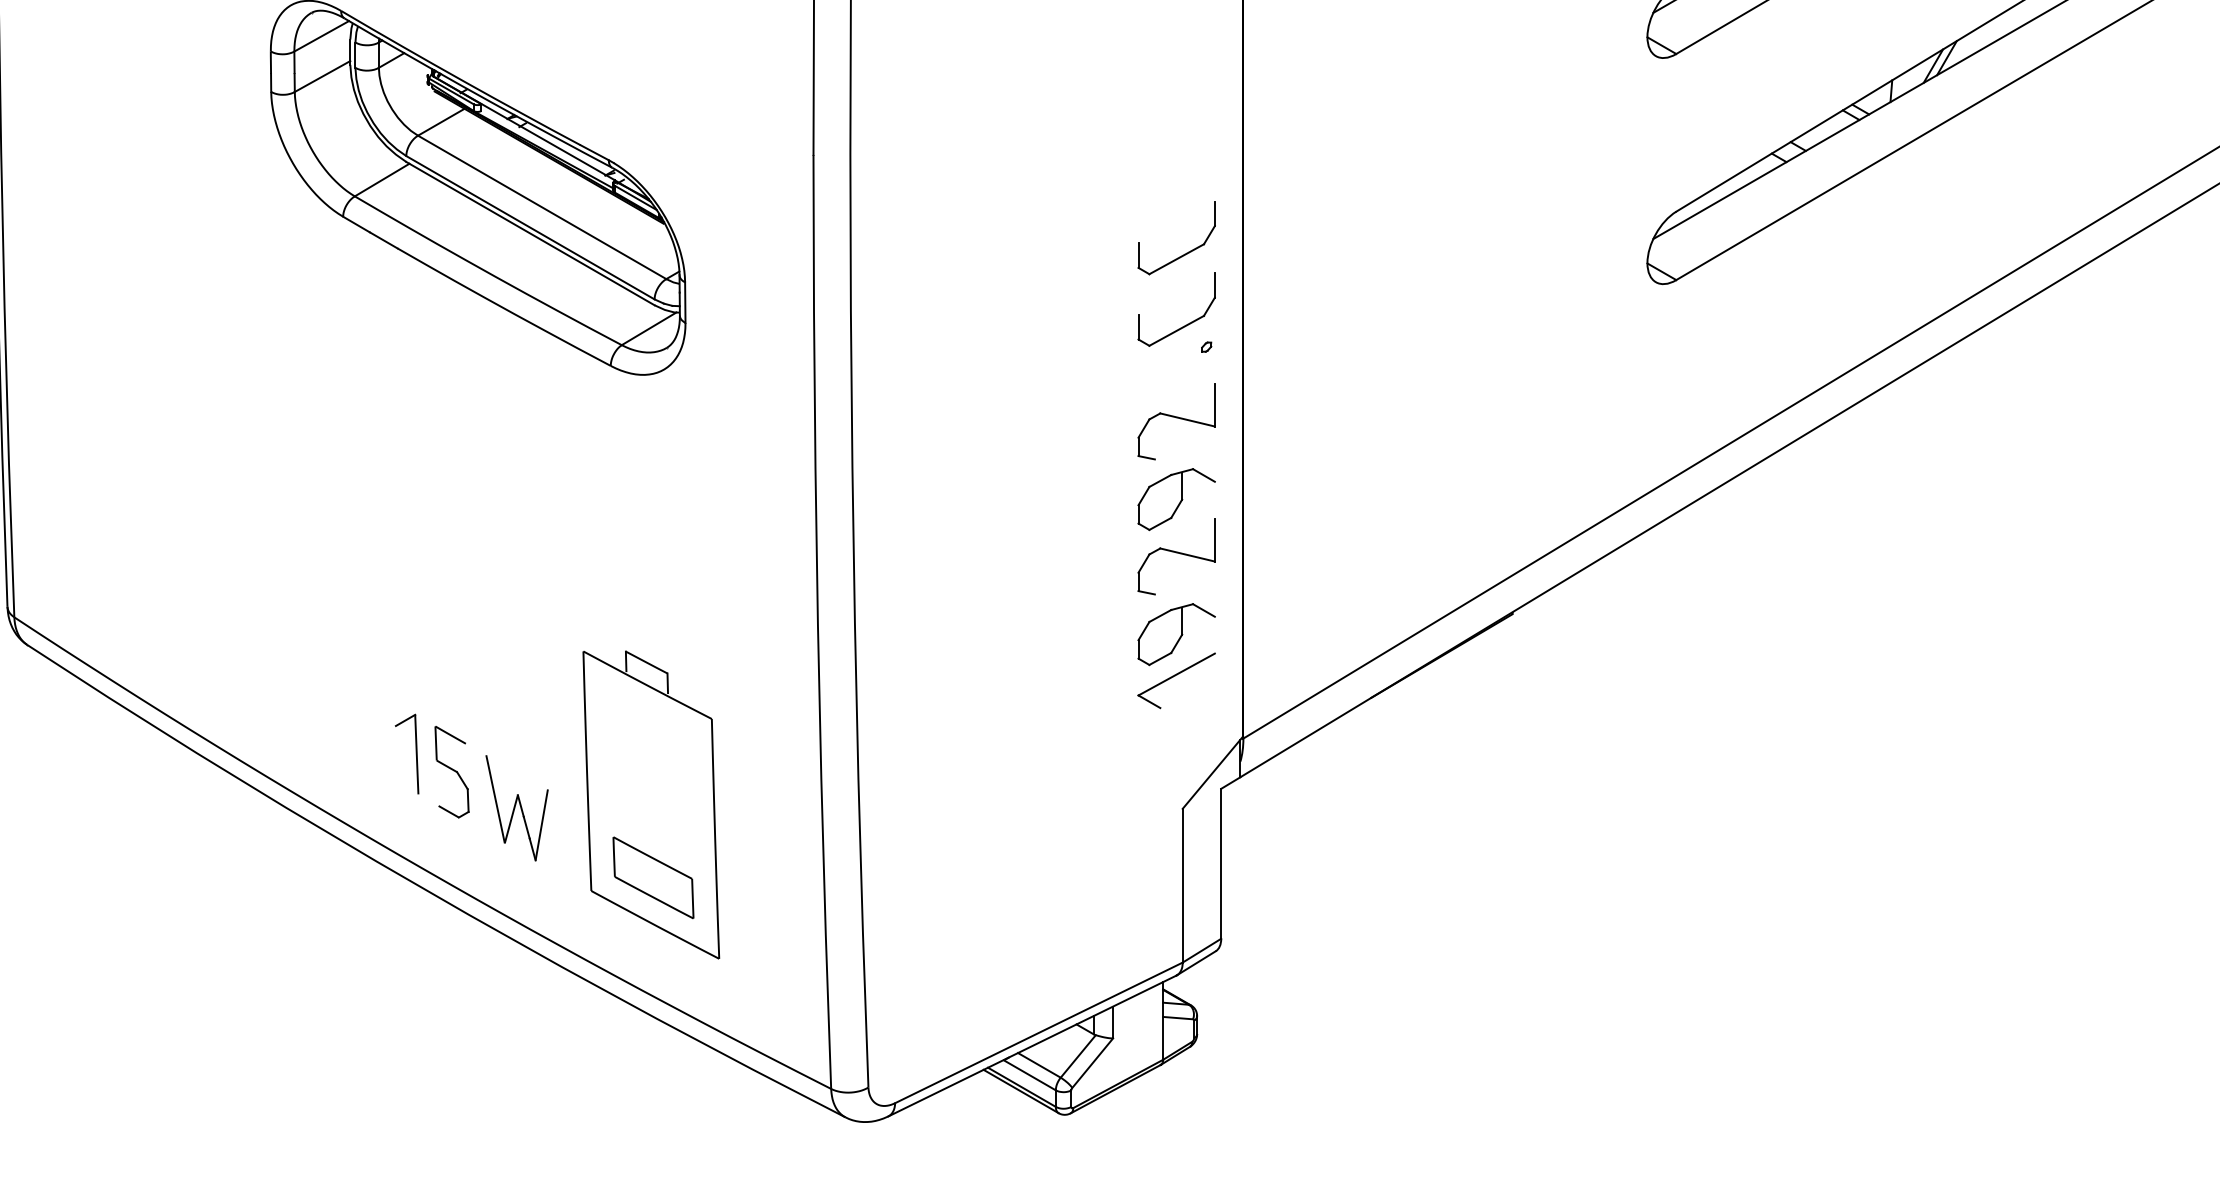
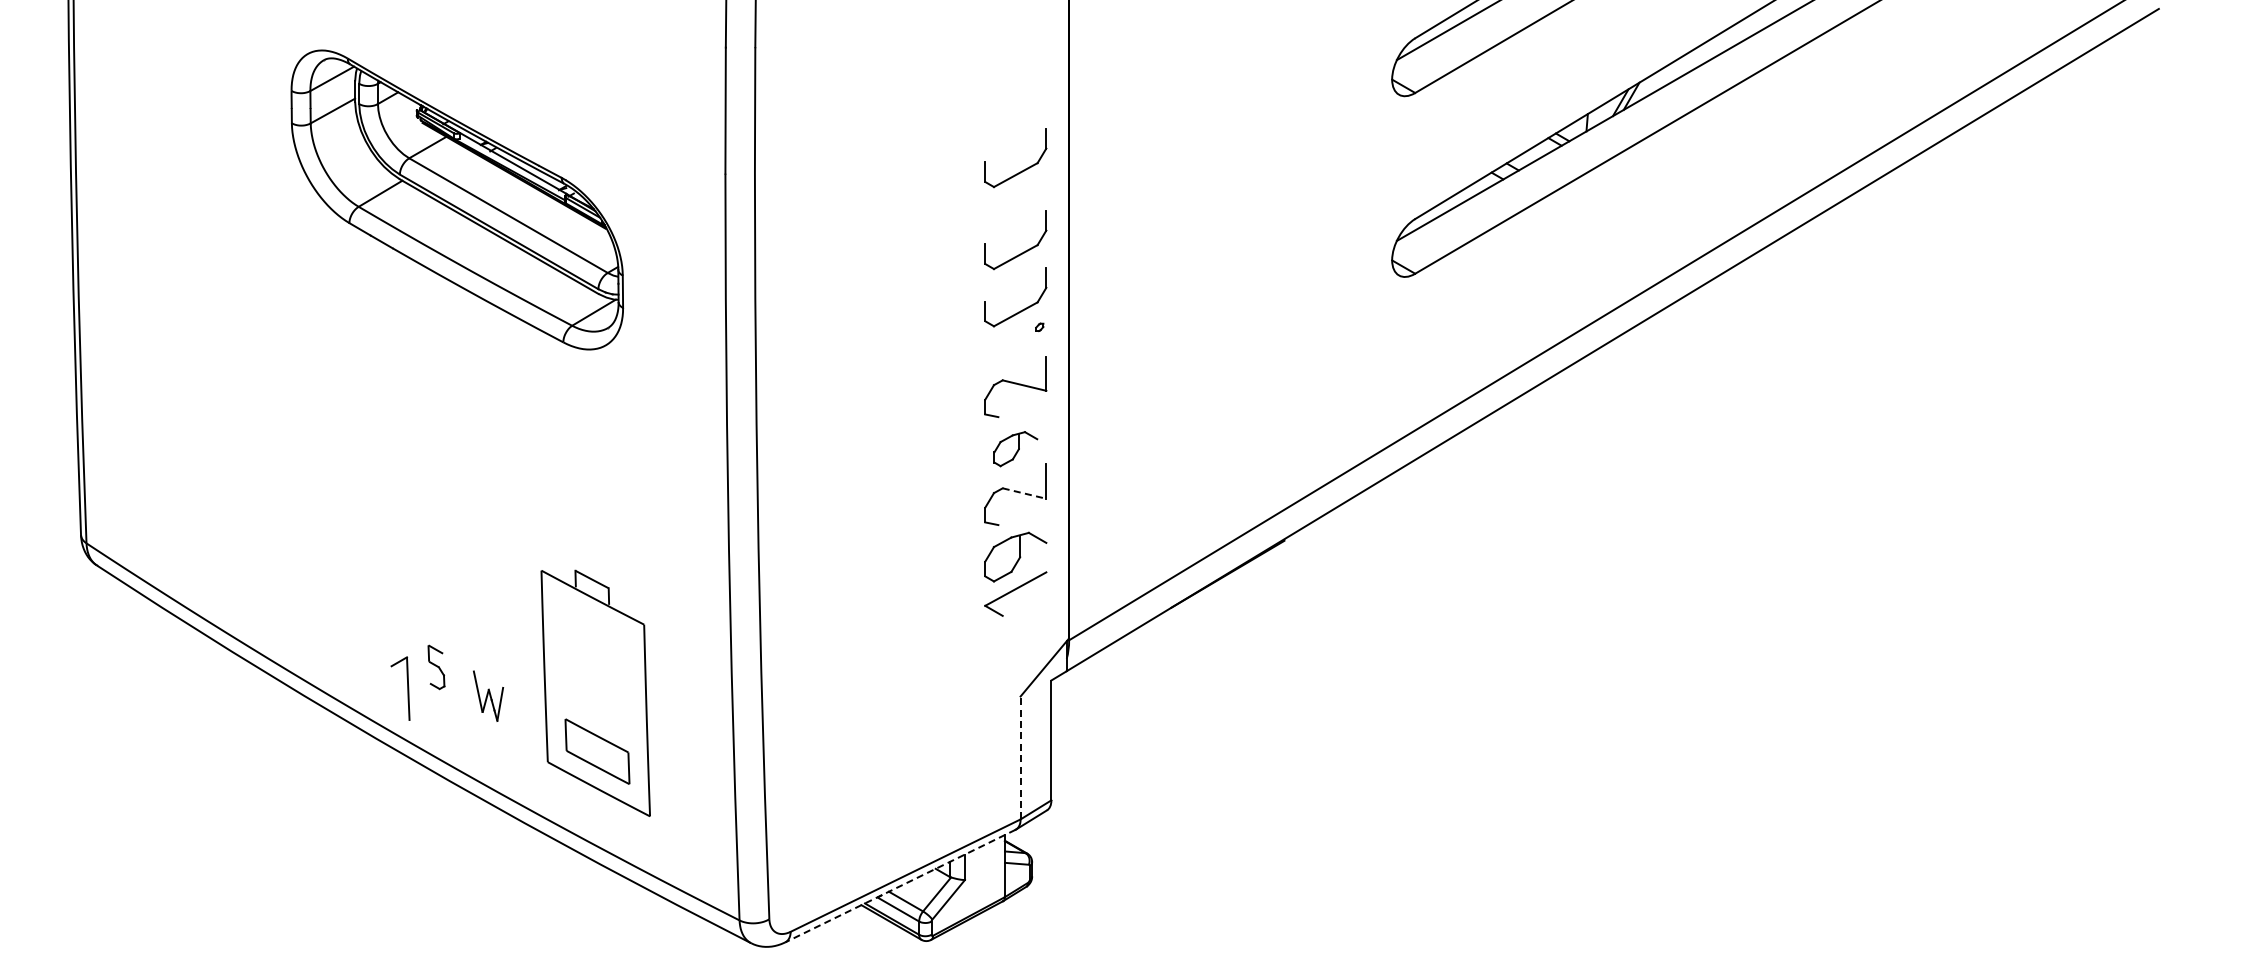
part: (1183, 150) -> (1021, 170), added
part: (1176, 498) -> (1015, 448), size x0.7
line: (1188, 554) -> (1025, 493), solid -> dashed
part: (415, 753) -> (407, 688), moved
part: (452, 772) -> (436, 667), size x0.6
part: (517, 807) -> (488, 695), size x0.6
line: (1182, 885) -> (1020, 757), solid -> dashed
line: (1031, 1046) -> (899, 886), solid -> dashed

